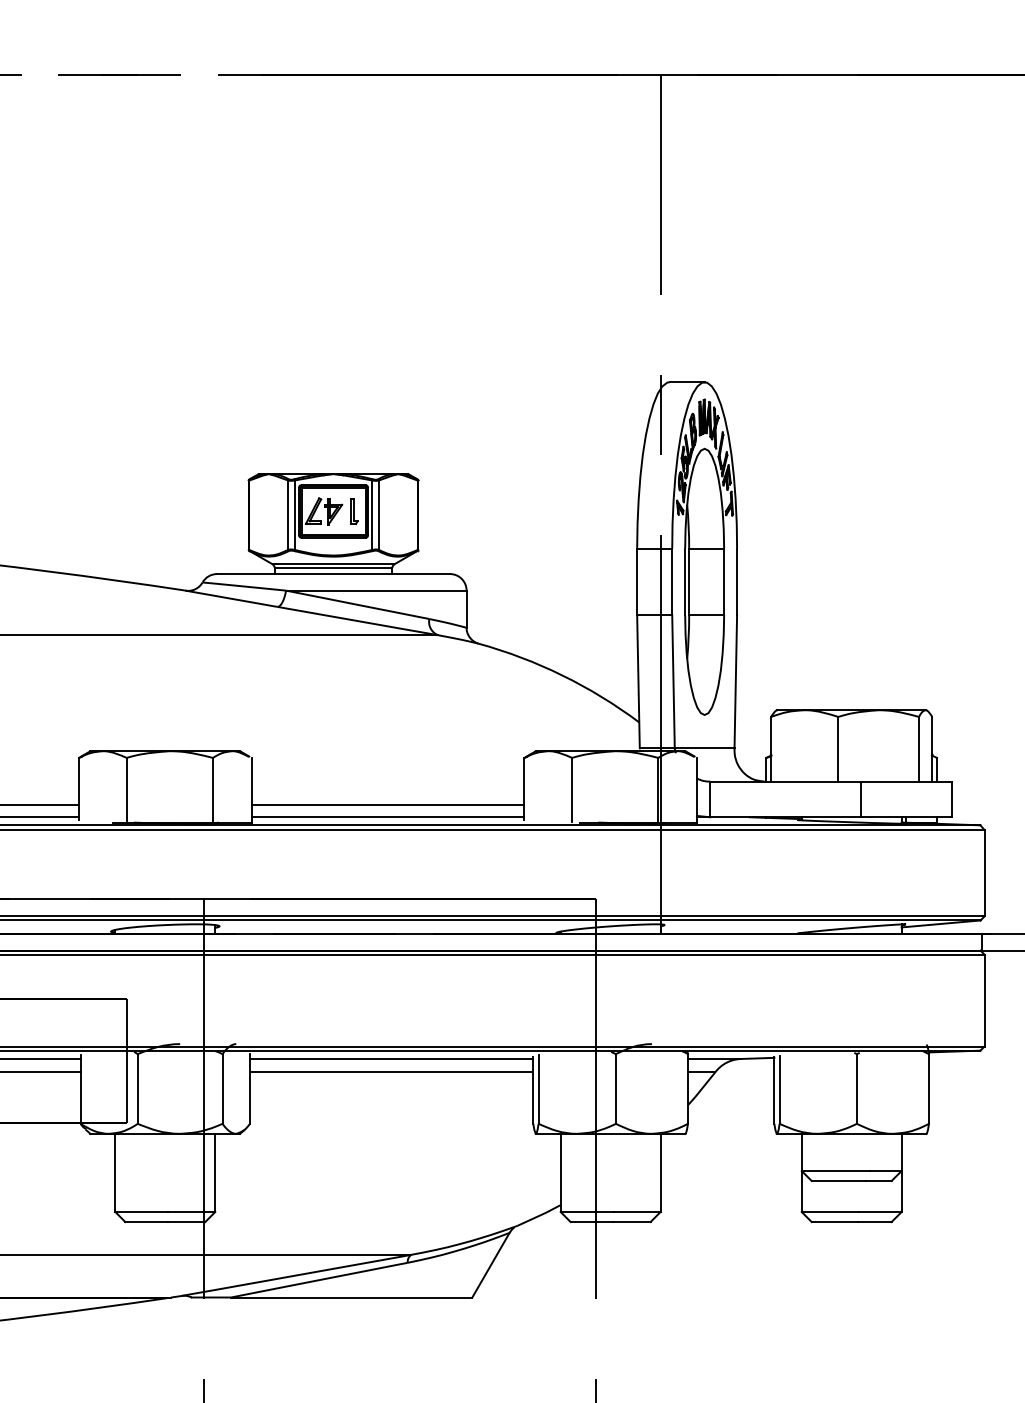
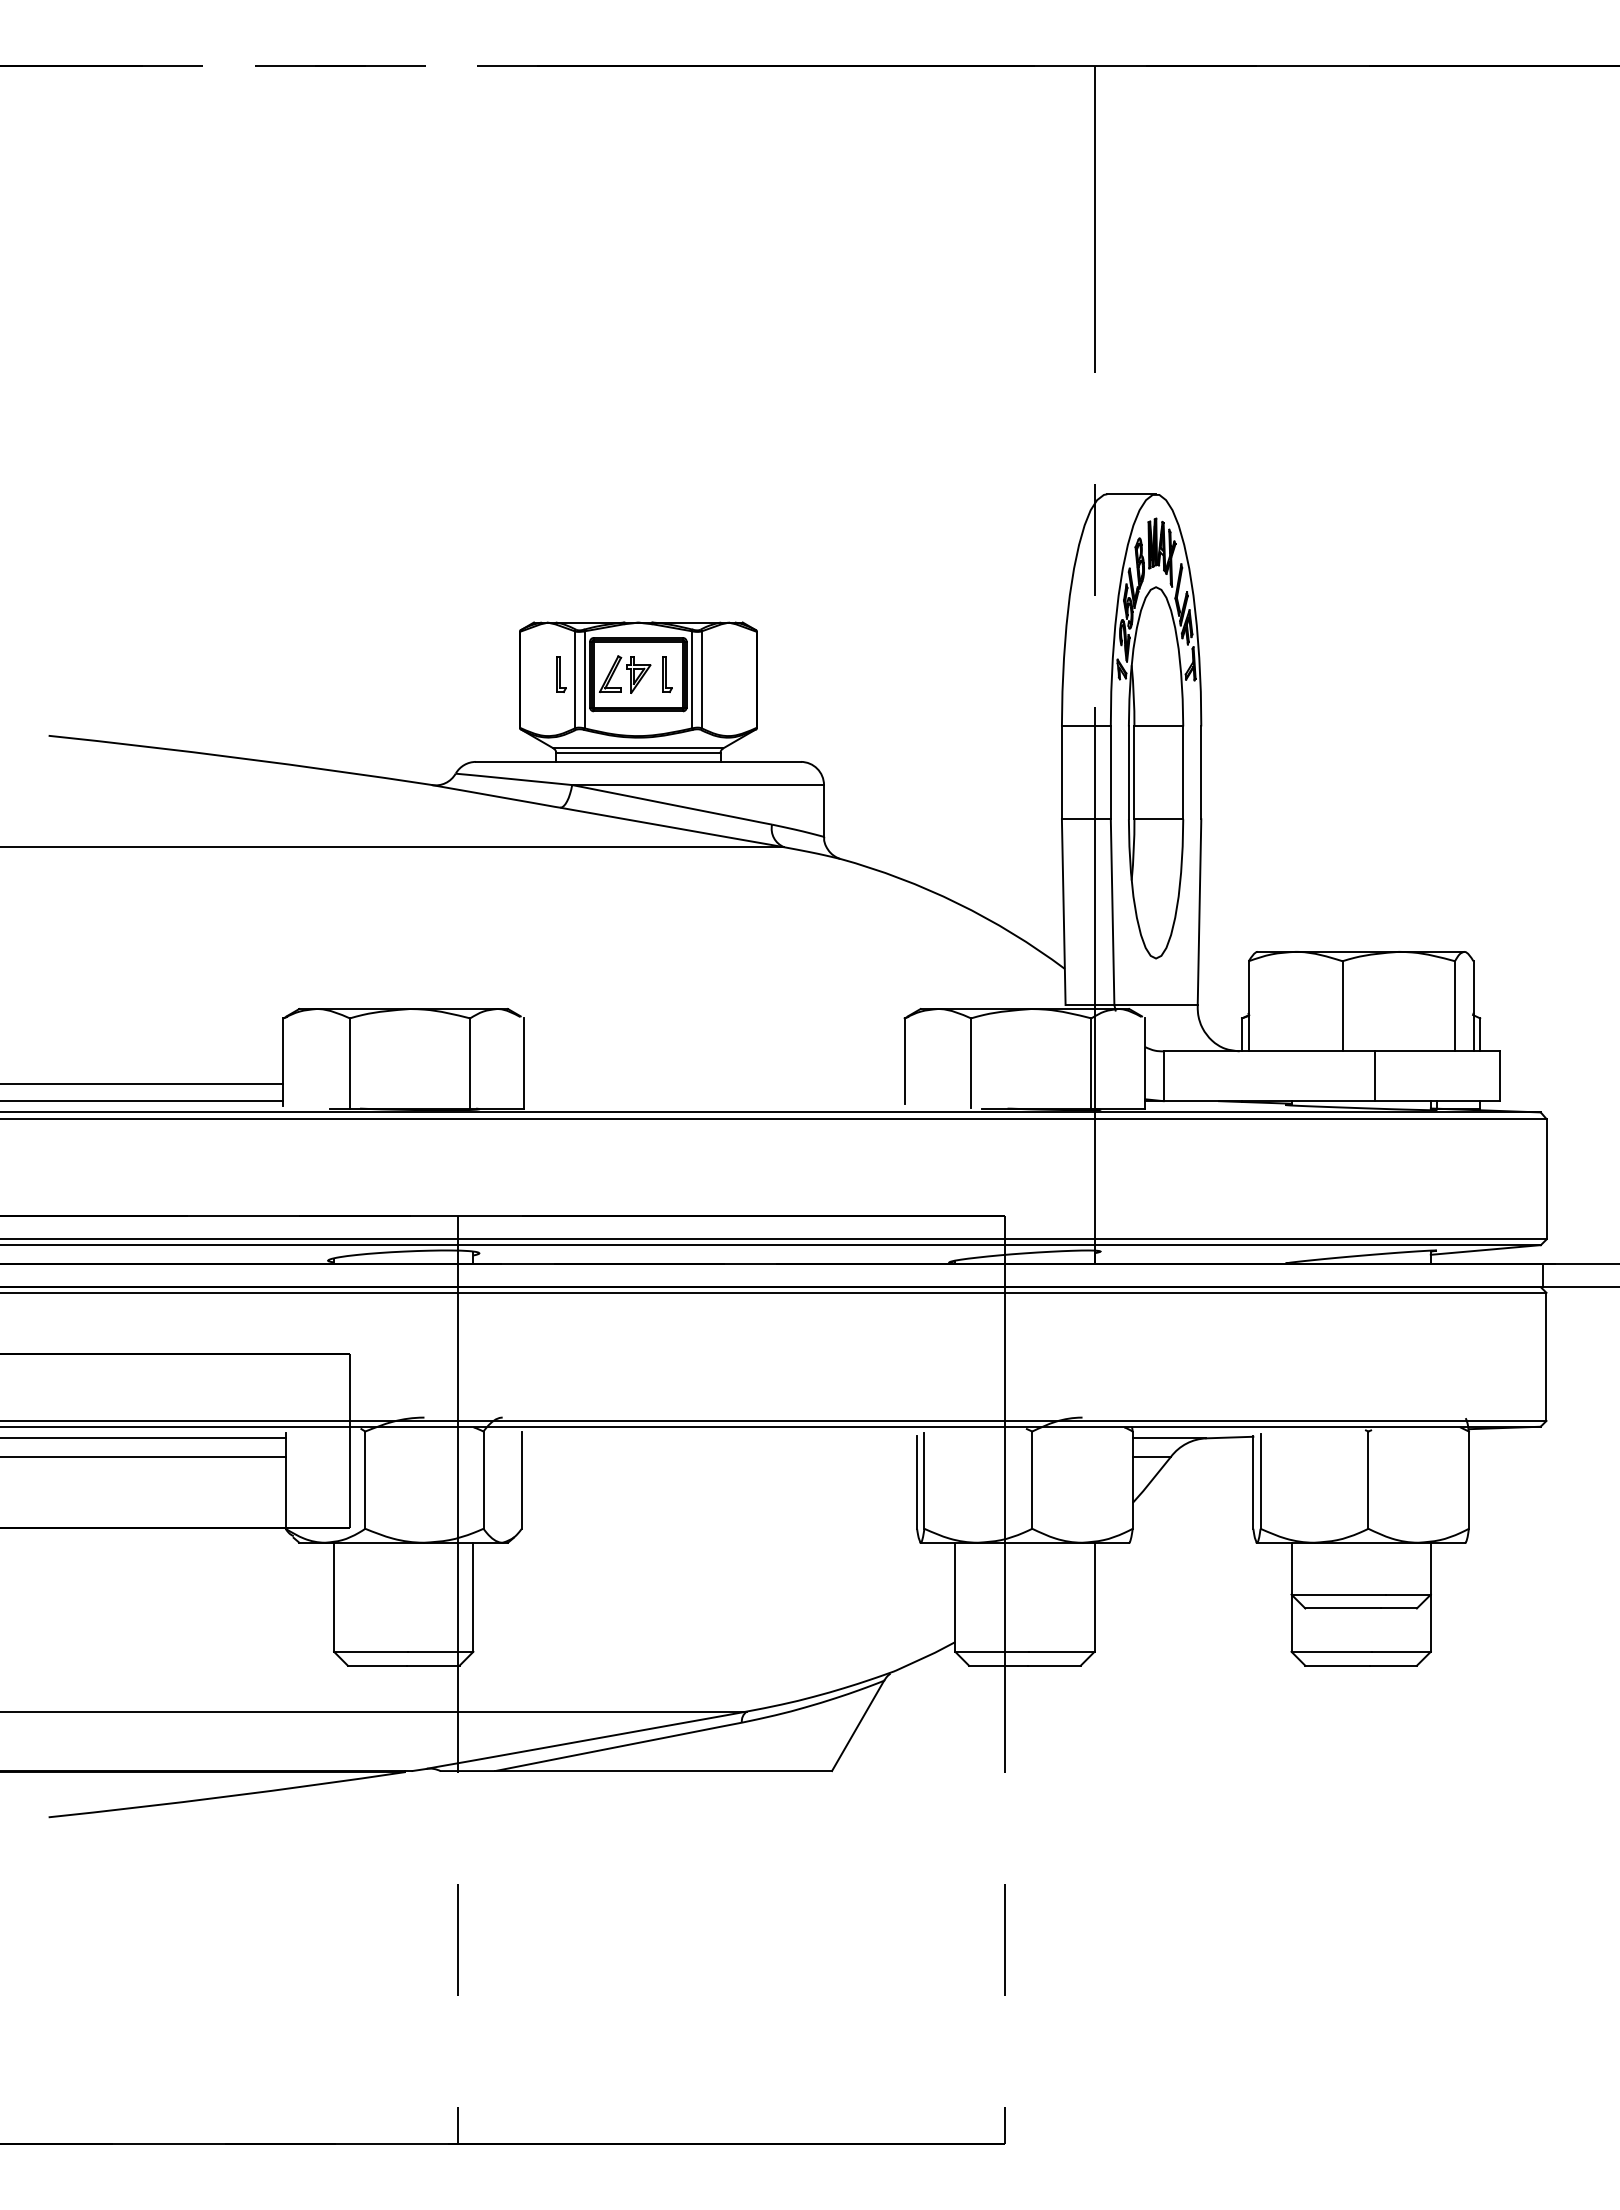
part: (278, 511) -> (561, 674), added
line: (387, 805) -> (713, 1084), removed
line: (387, 817) -> (713, 1101), removed
line: (391, 1059) -> (719, 1438), removed
line: (391, 1072) -> (719, 1456), removed

